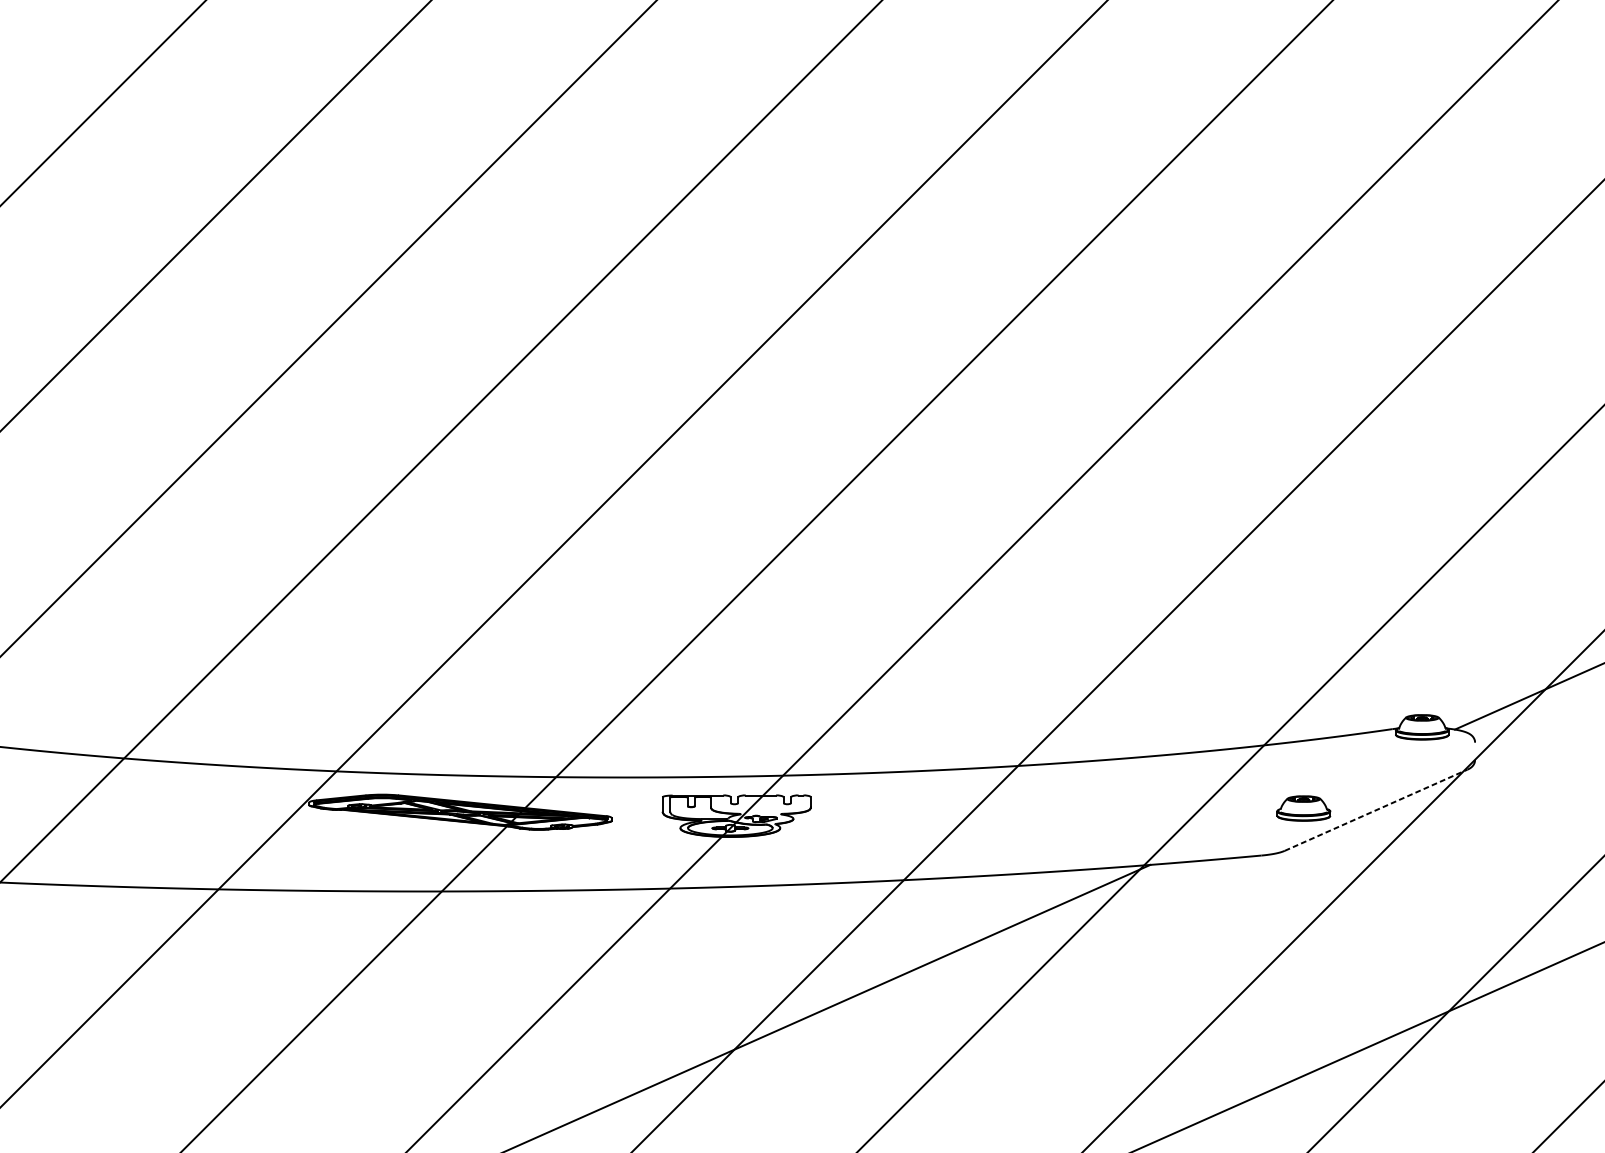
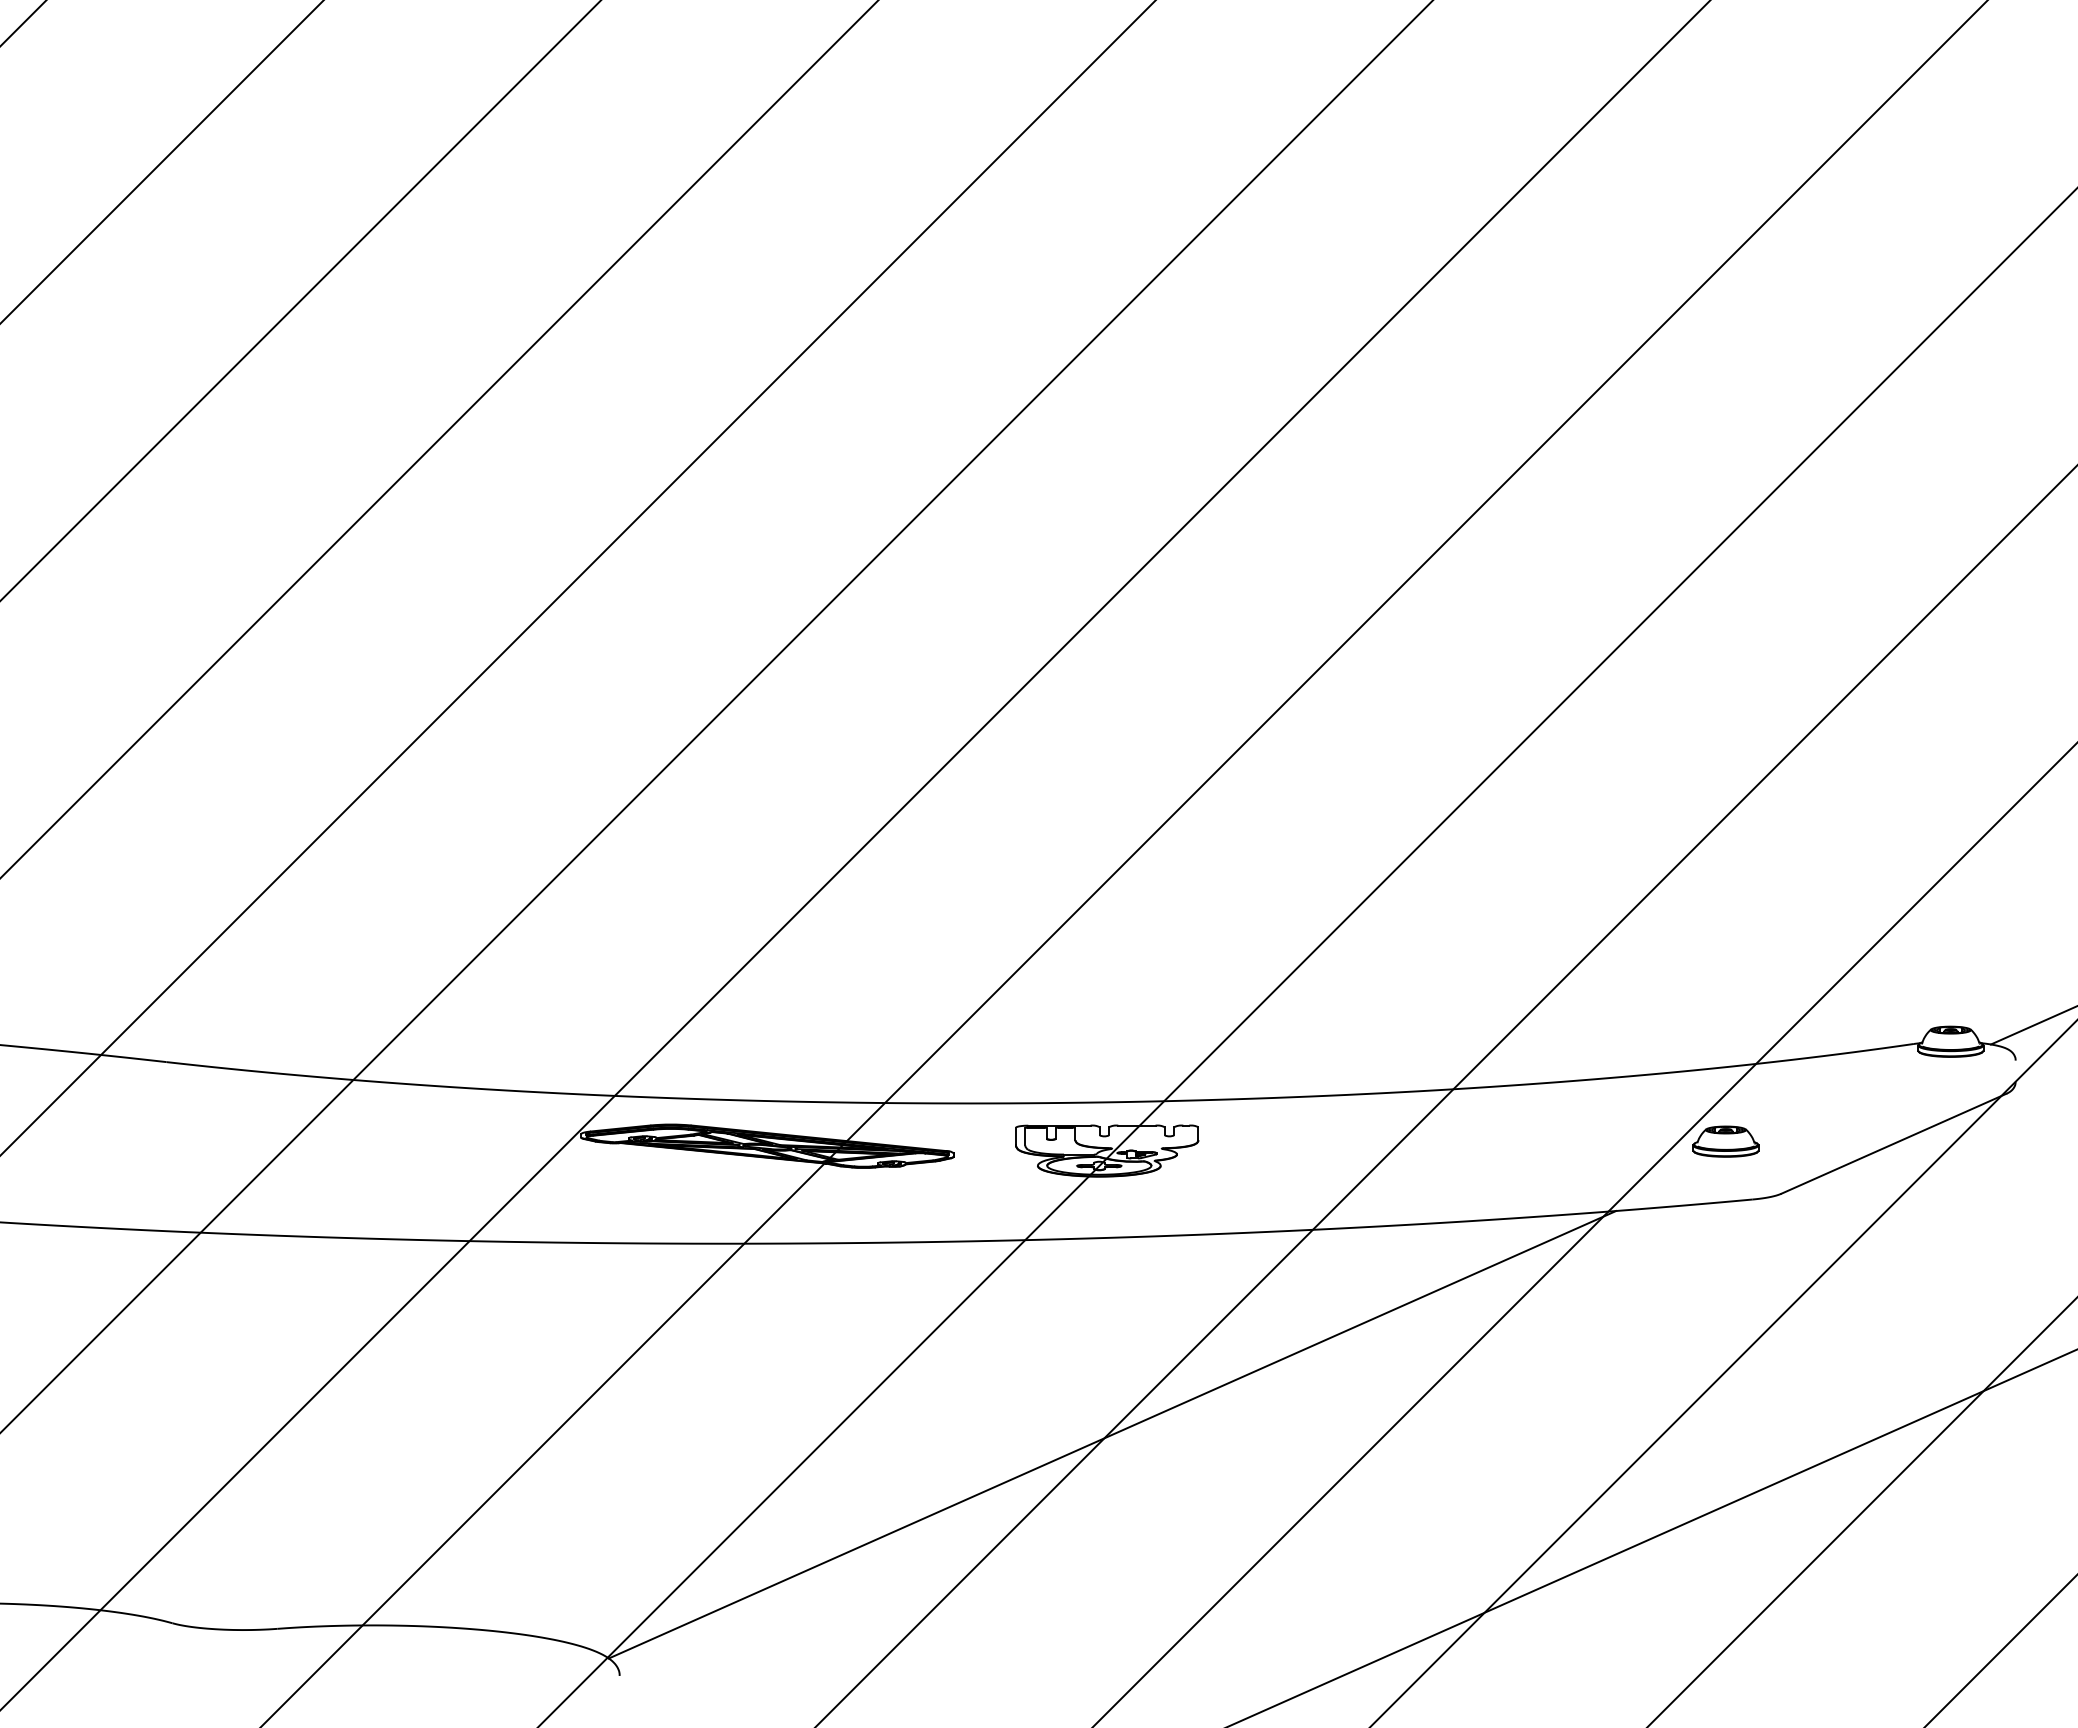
part: (1303, 808) -> (1725, 1141), moved
line: (1376, 810) -> (1894, 1143), dashed -> solid

